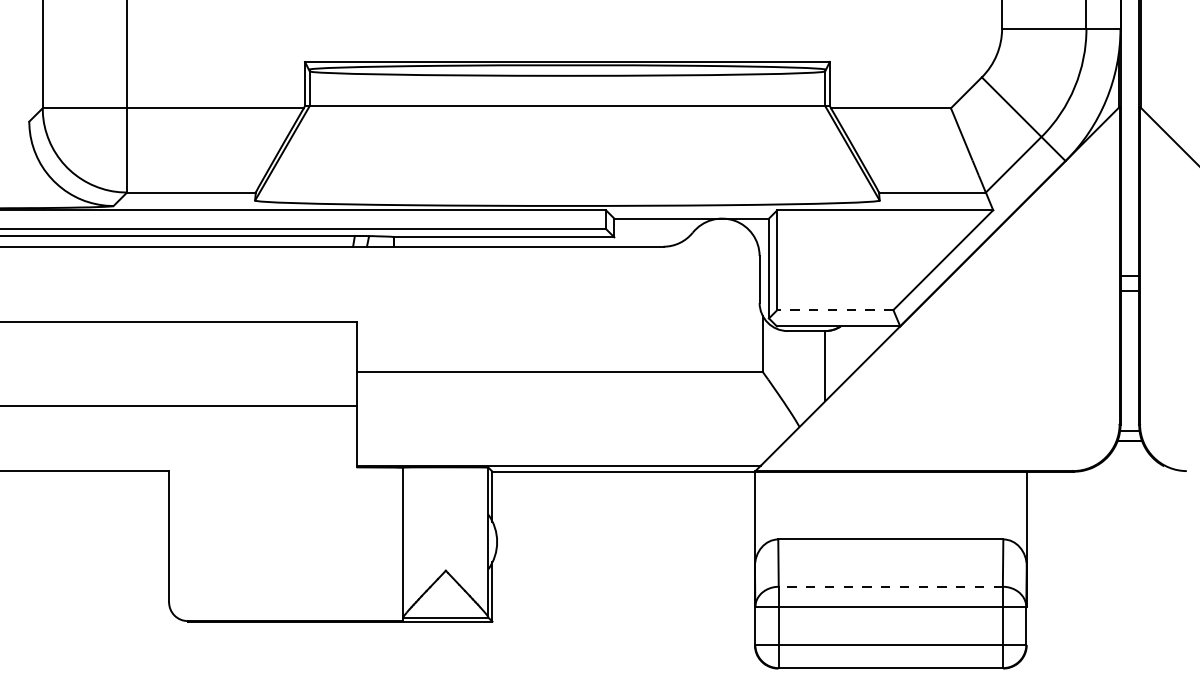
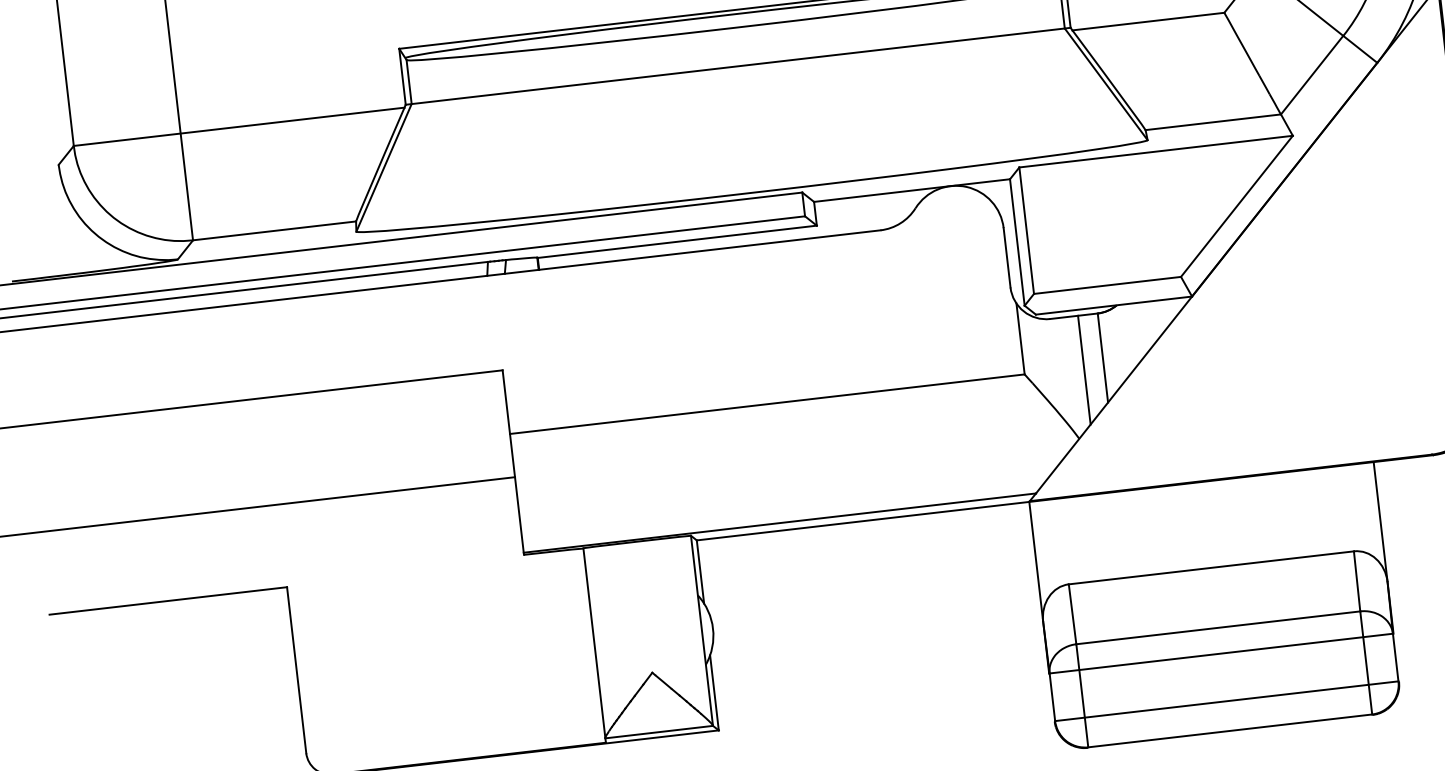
line: (834, 310) -> (1106, 286), dashed -> solid
line: (809, 373) -> (1084, 369), added
line: (890, 586) -> (1217, 627), dashed -> solid

